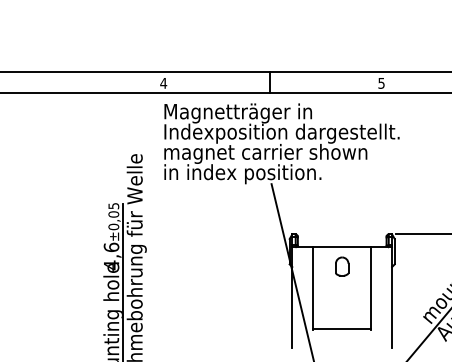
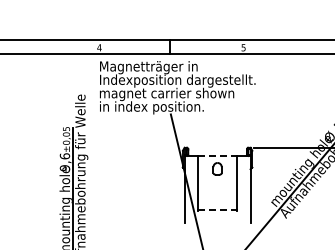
line: (343, 247) -> (218, 156), solid -> dashed
text: (110, 265) -> (64, 168), 4,6 -> 9,6
line: (343, 329) -> (218, 210), solid -> dashed

